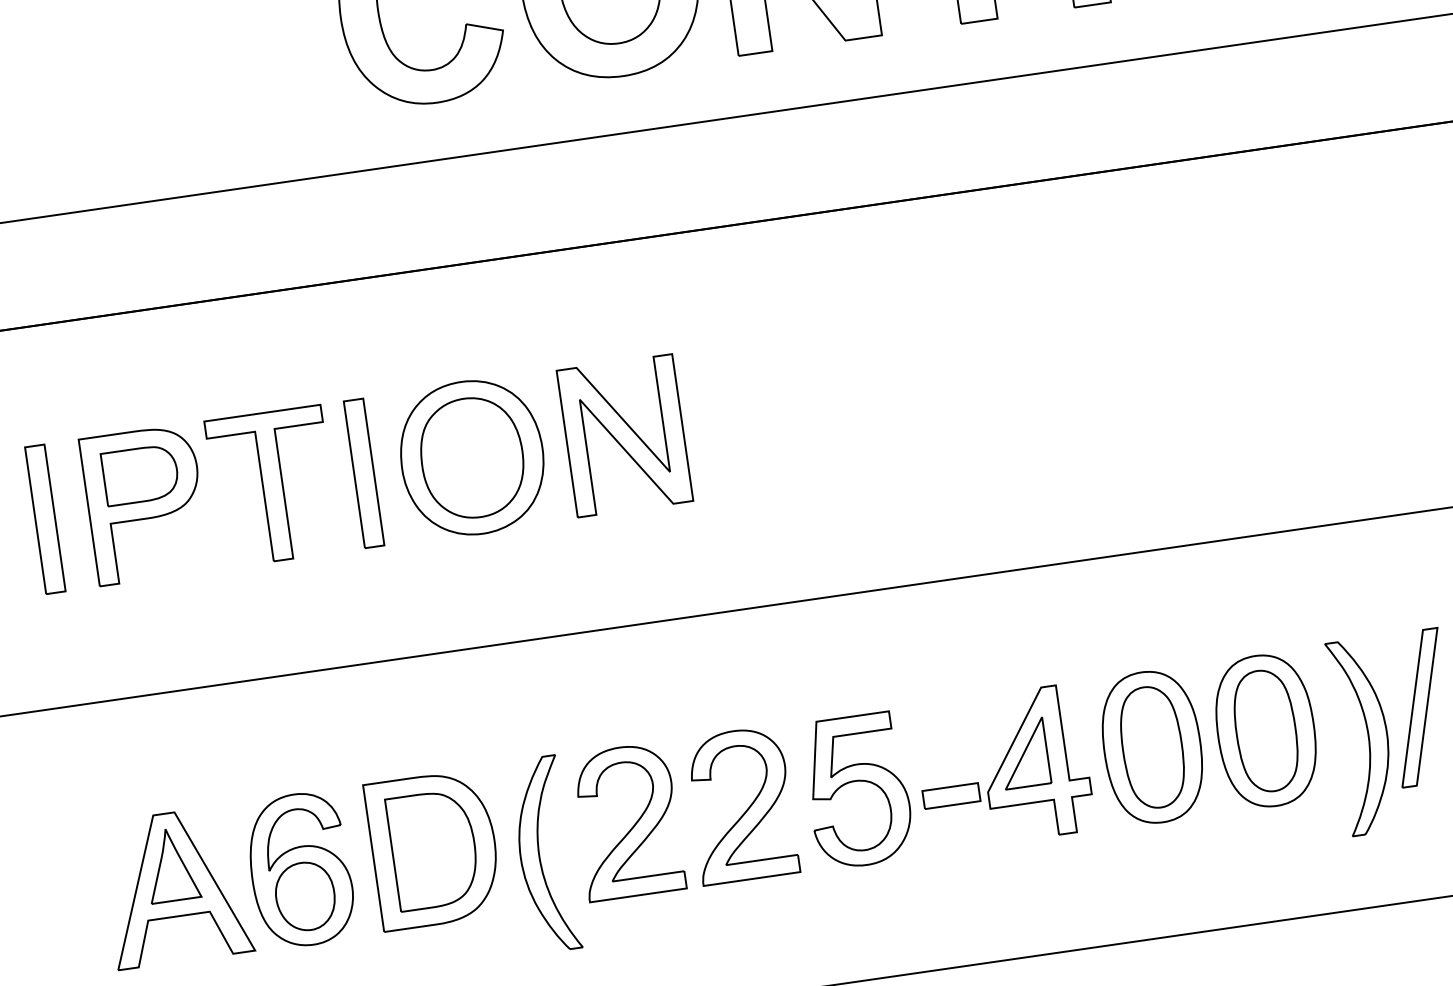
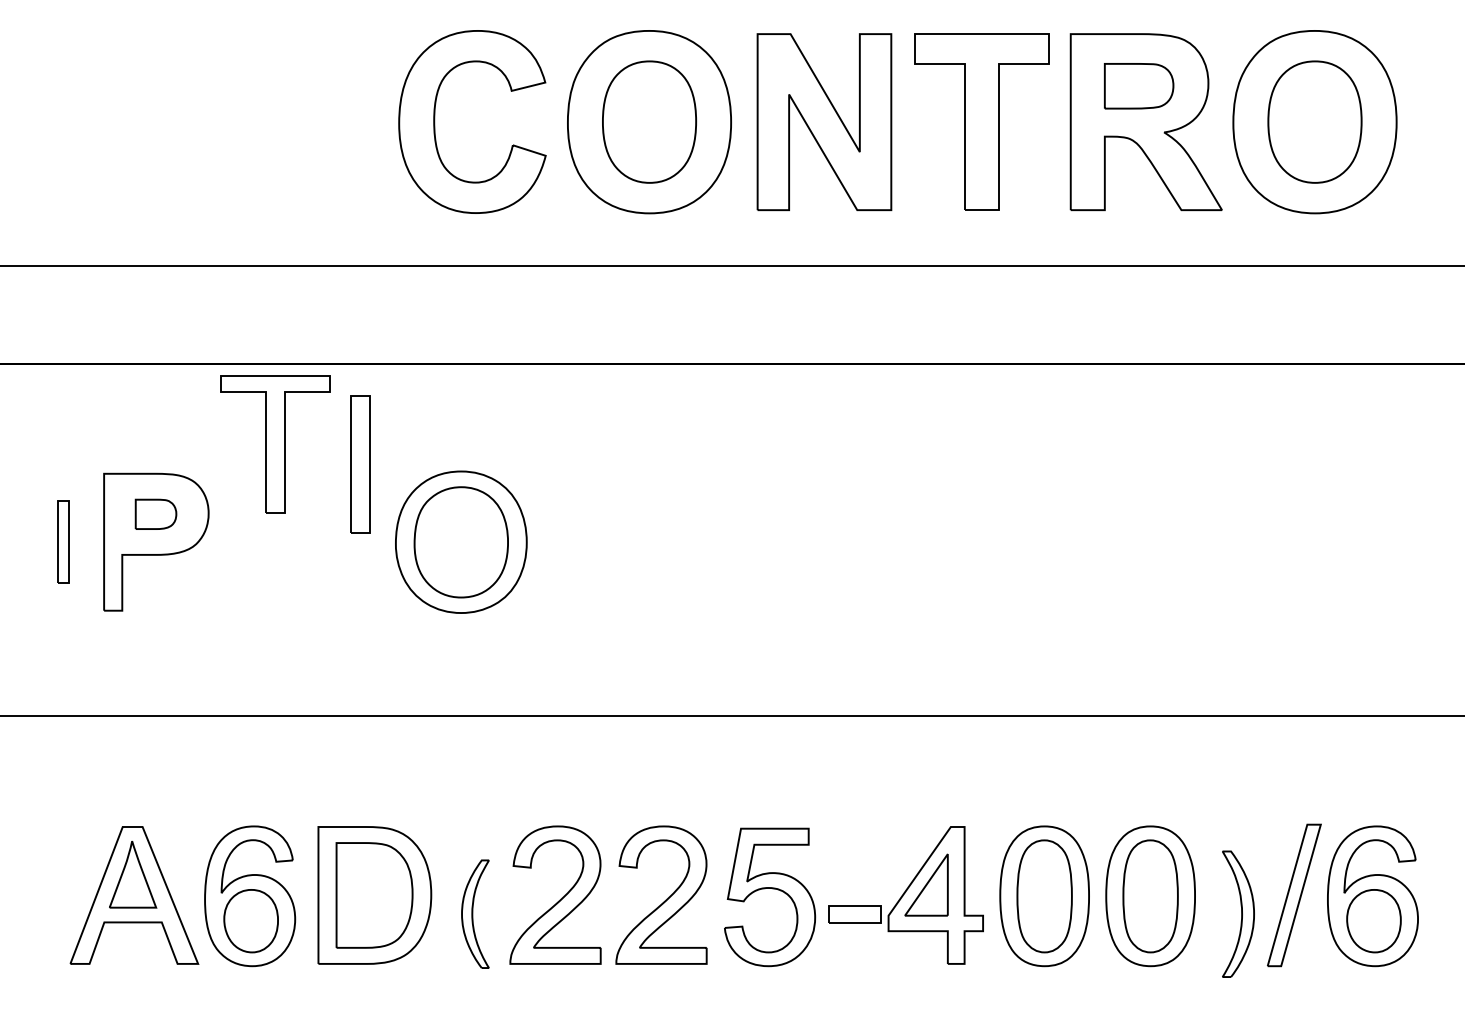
part: (624, 435) -> (603, 541), removed
part: (364, 473) -> (360, 464), moved
part: (140, 475) -> (155, 514), size x0.6
part: (273, 486) -> (275, 444), moved
part: (44, 519) -> (62, 542), size x0.6
part: (1362, 735) -> (1238, 913), size x0.7
part: (544, 853) -> (475, 913), size x0.6

